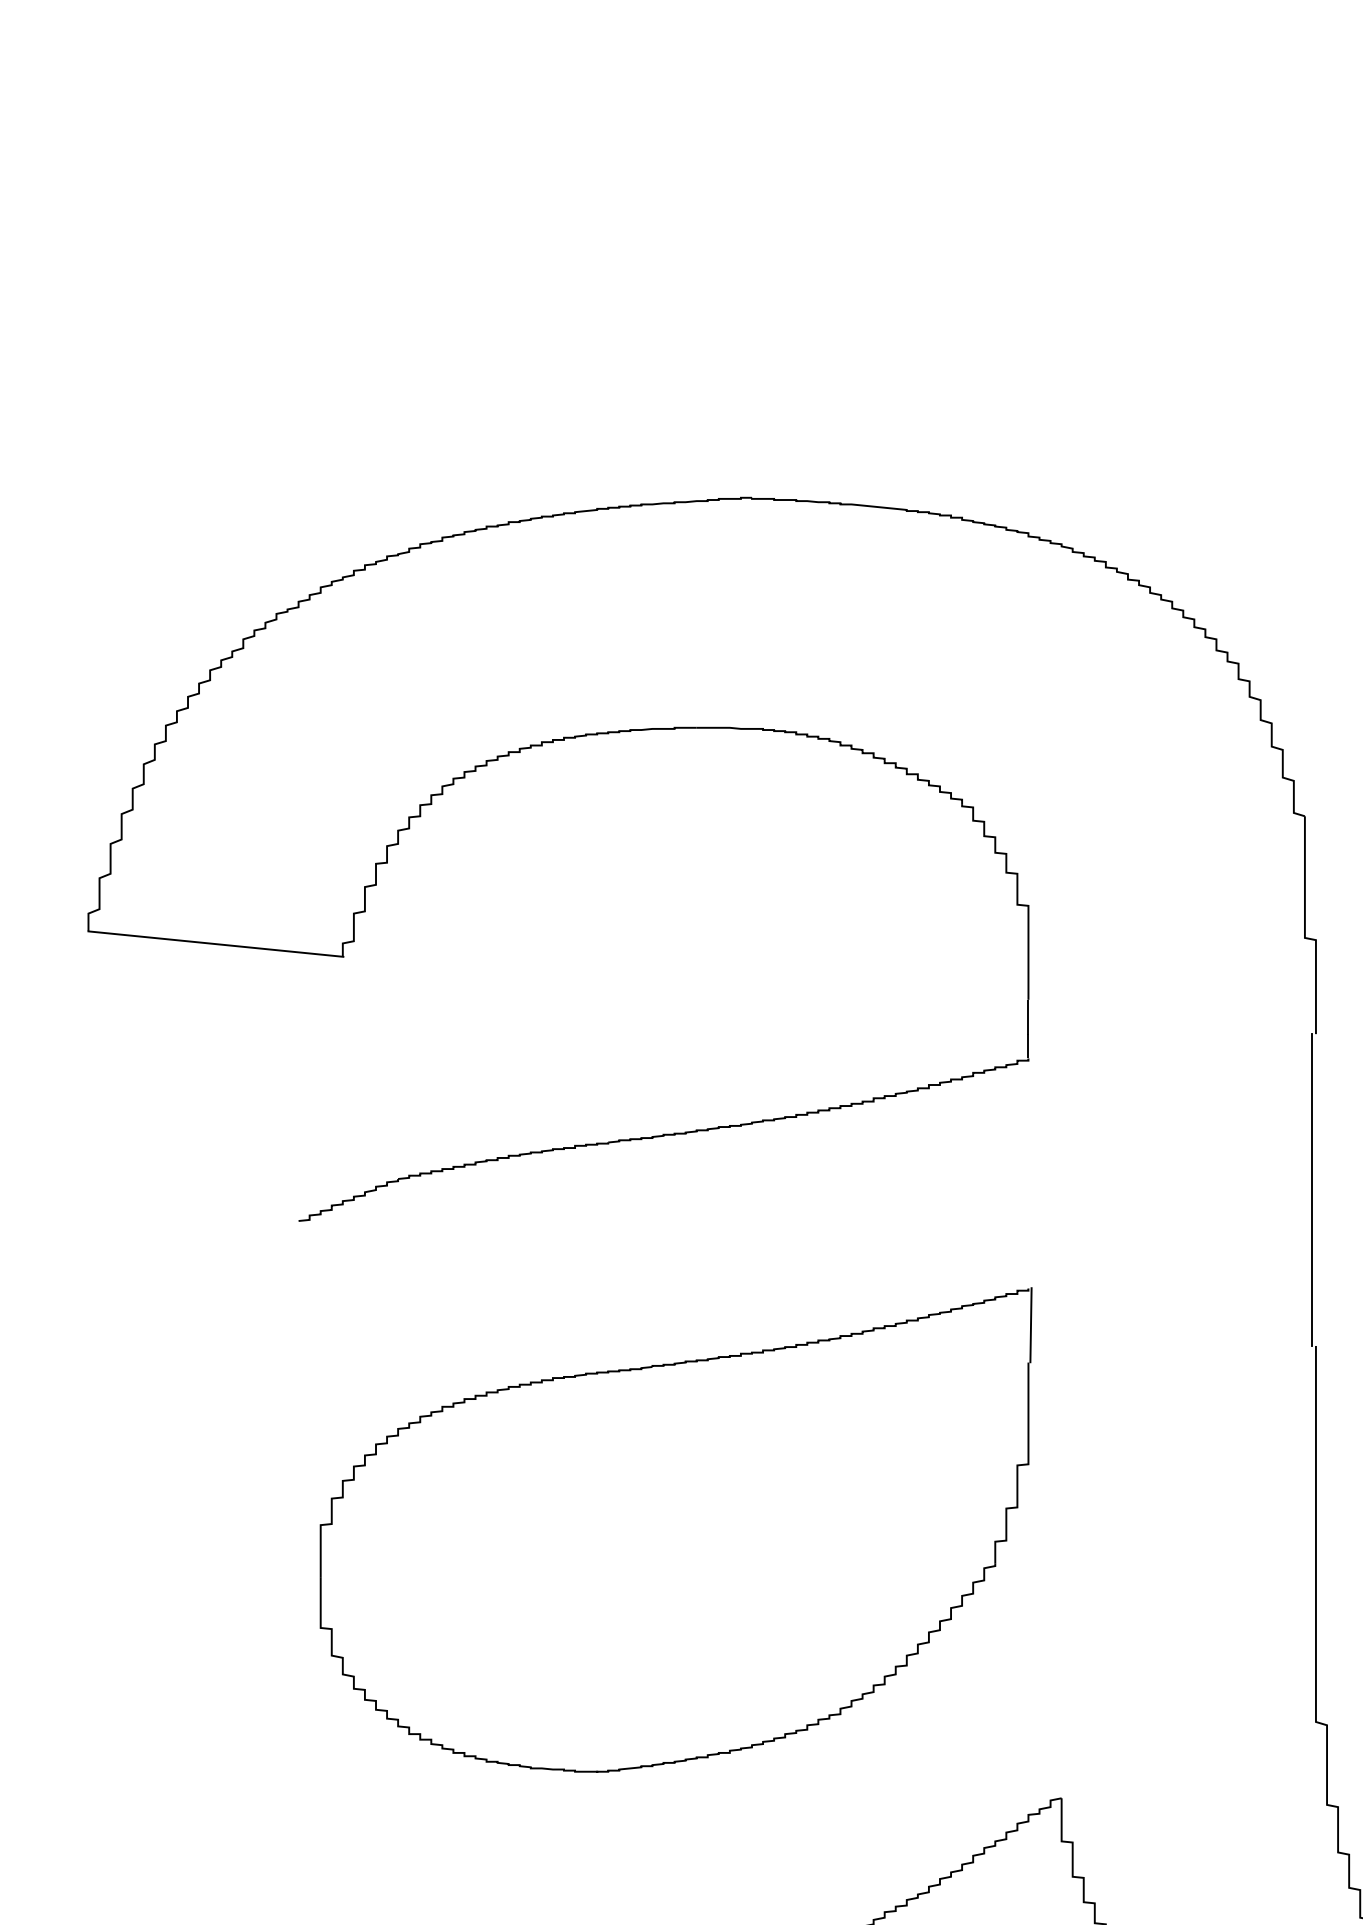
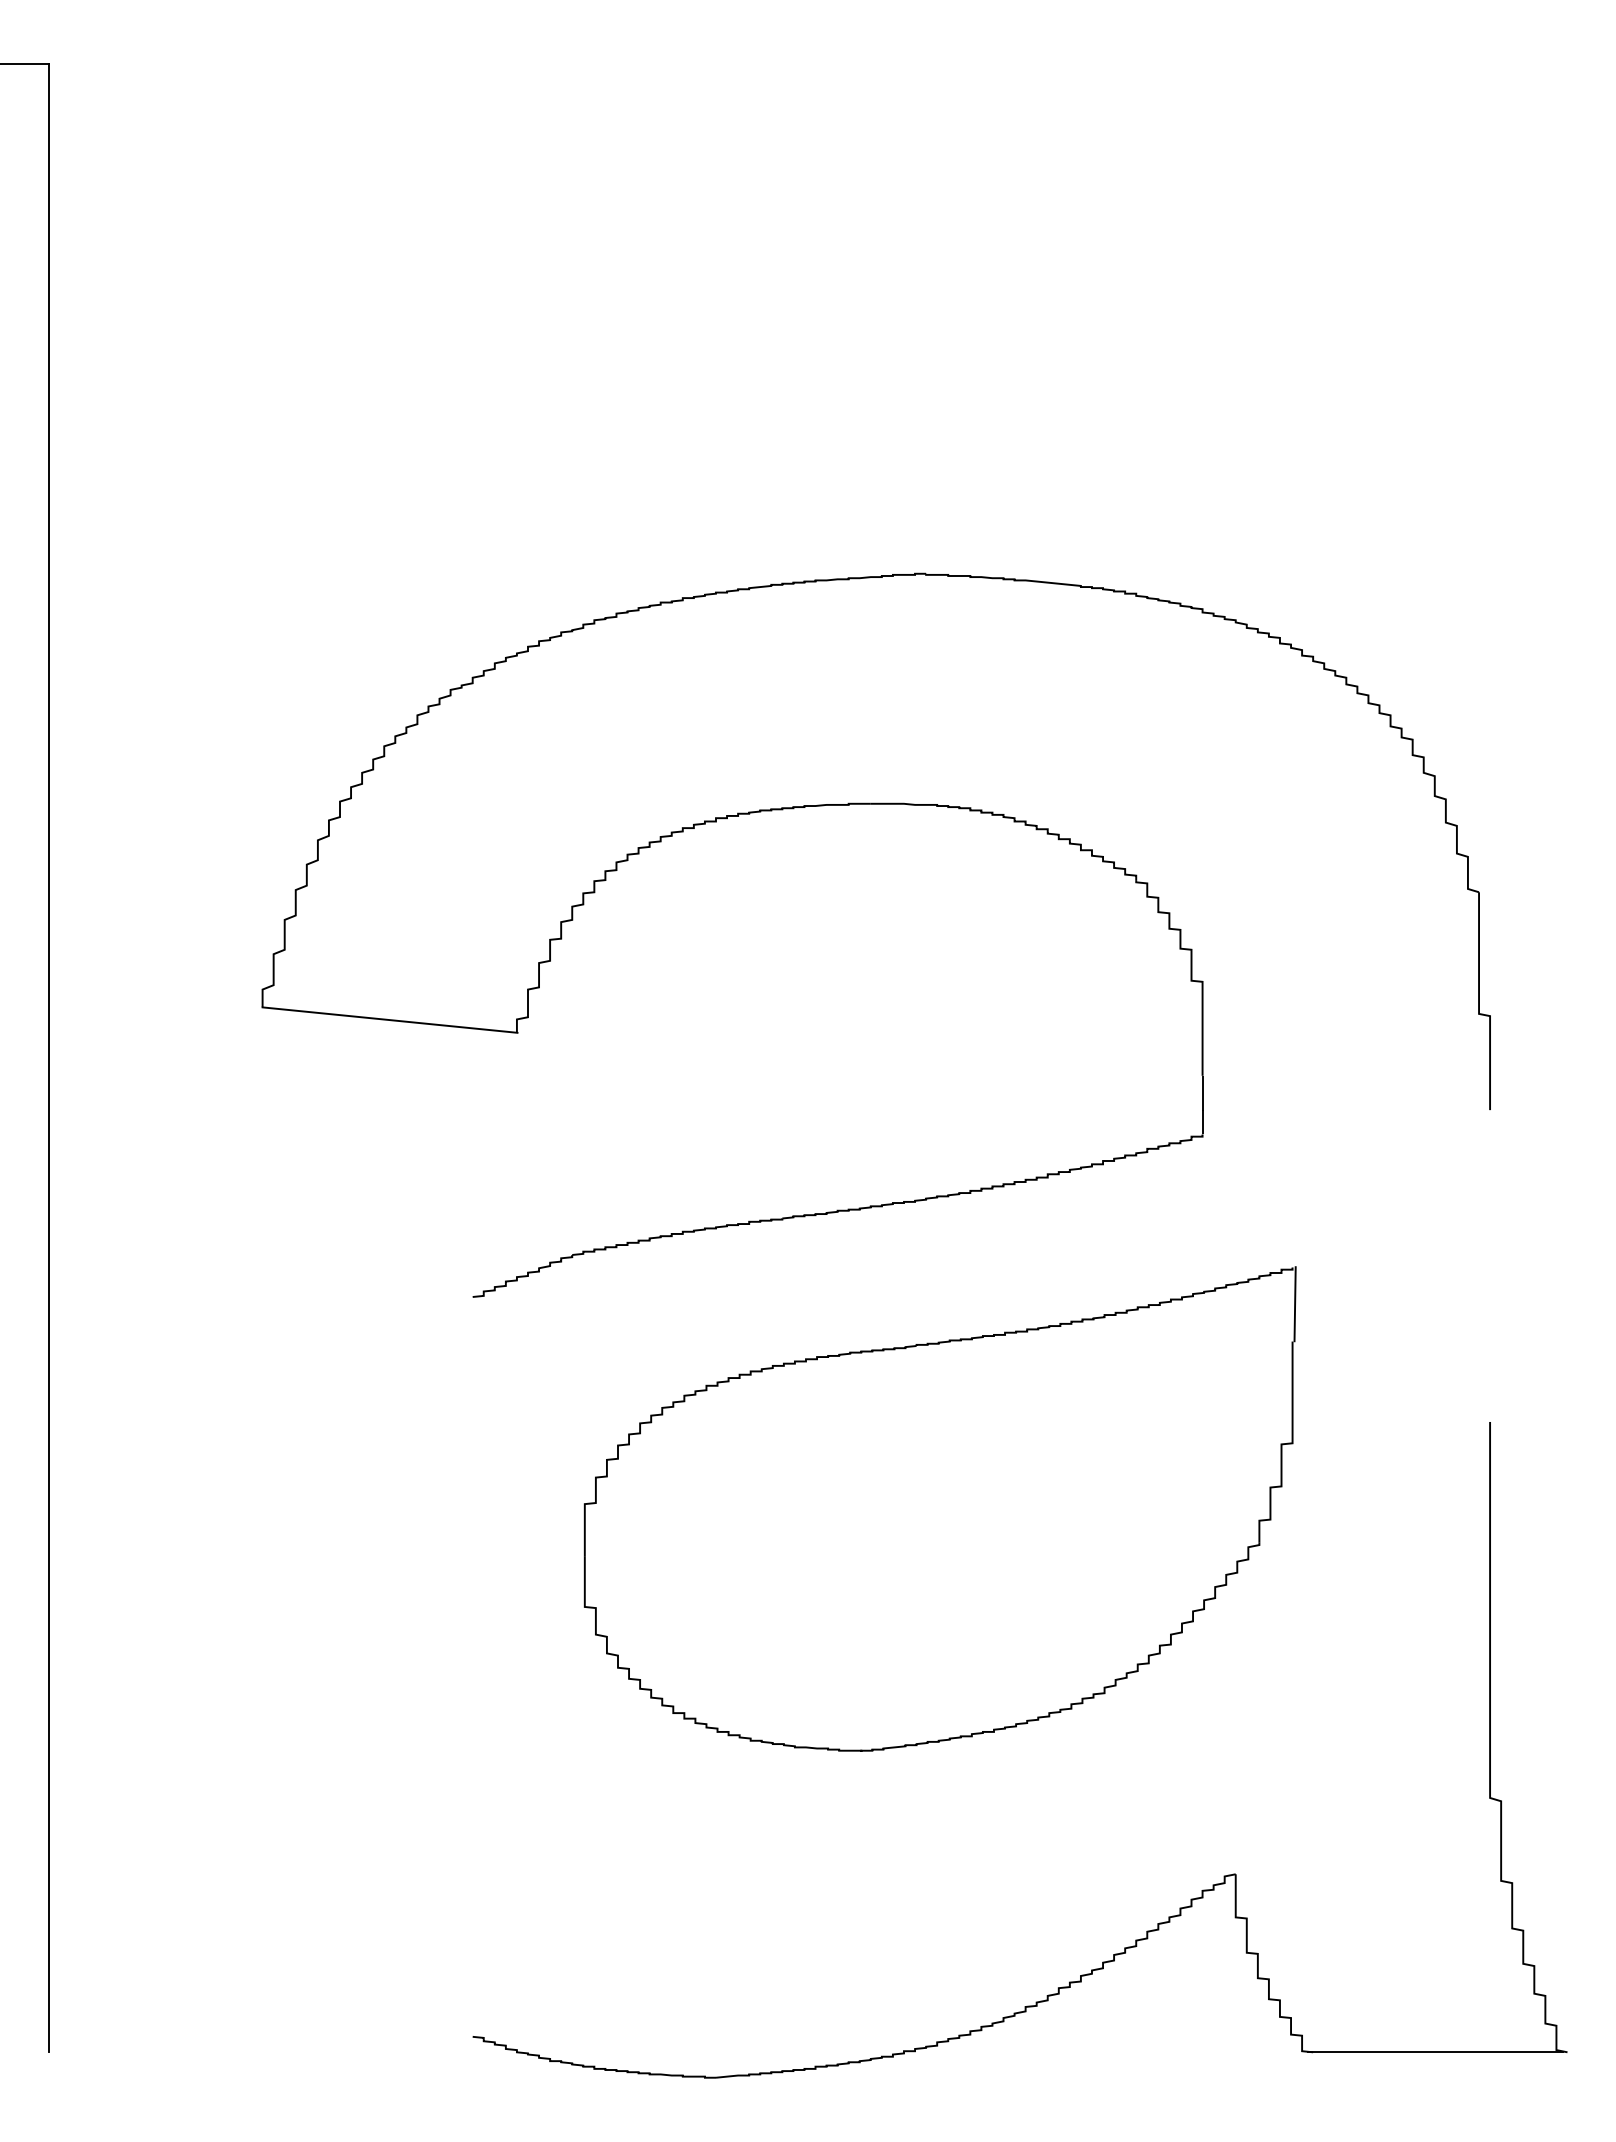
line: (1312, 1189) -> (1486, 1265), removed
part: (675, 1529) -> (939, 1508), moved

